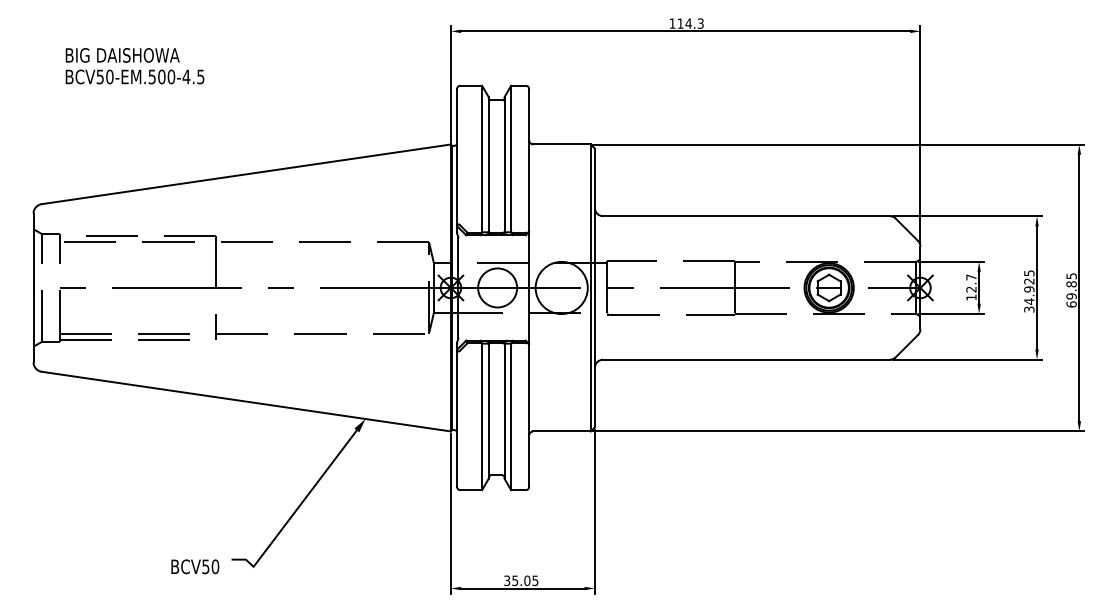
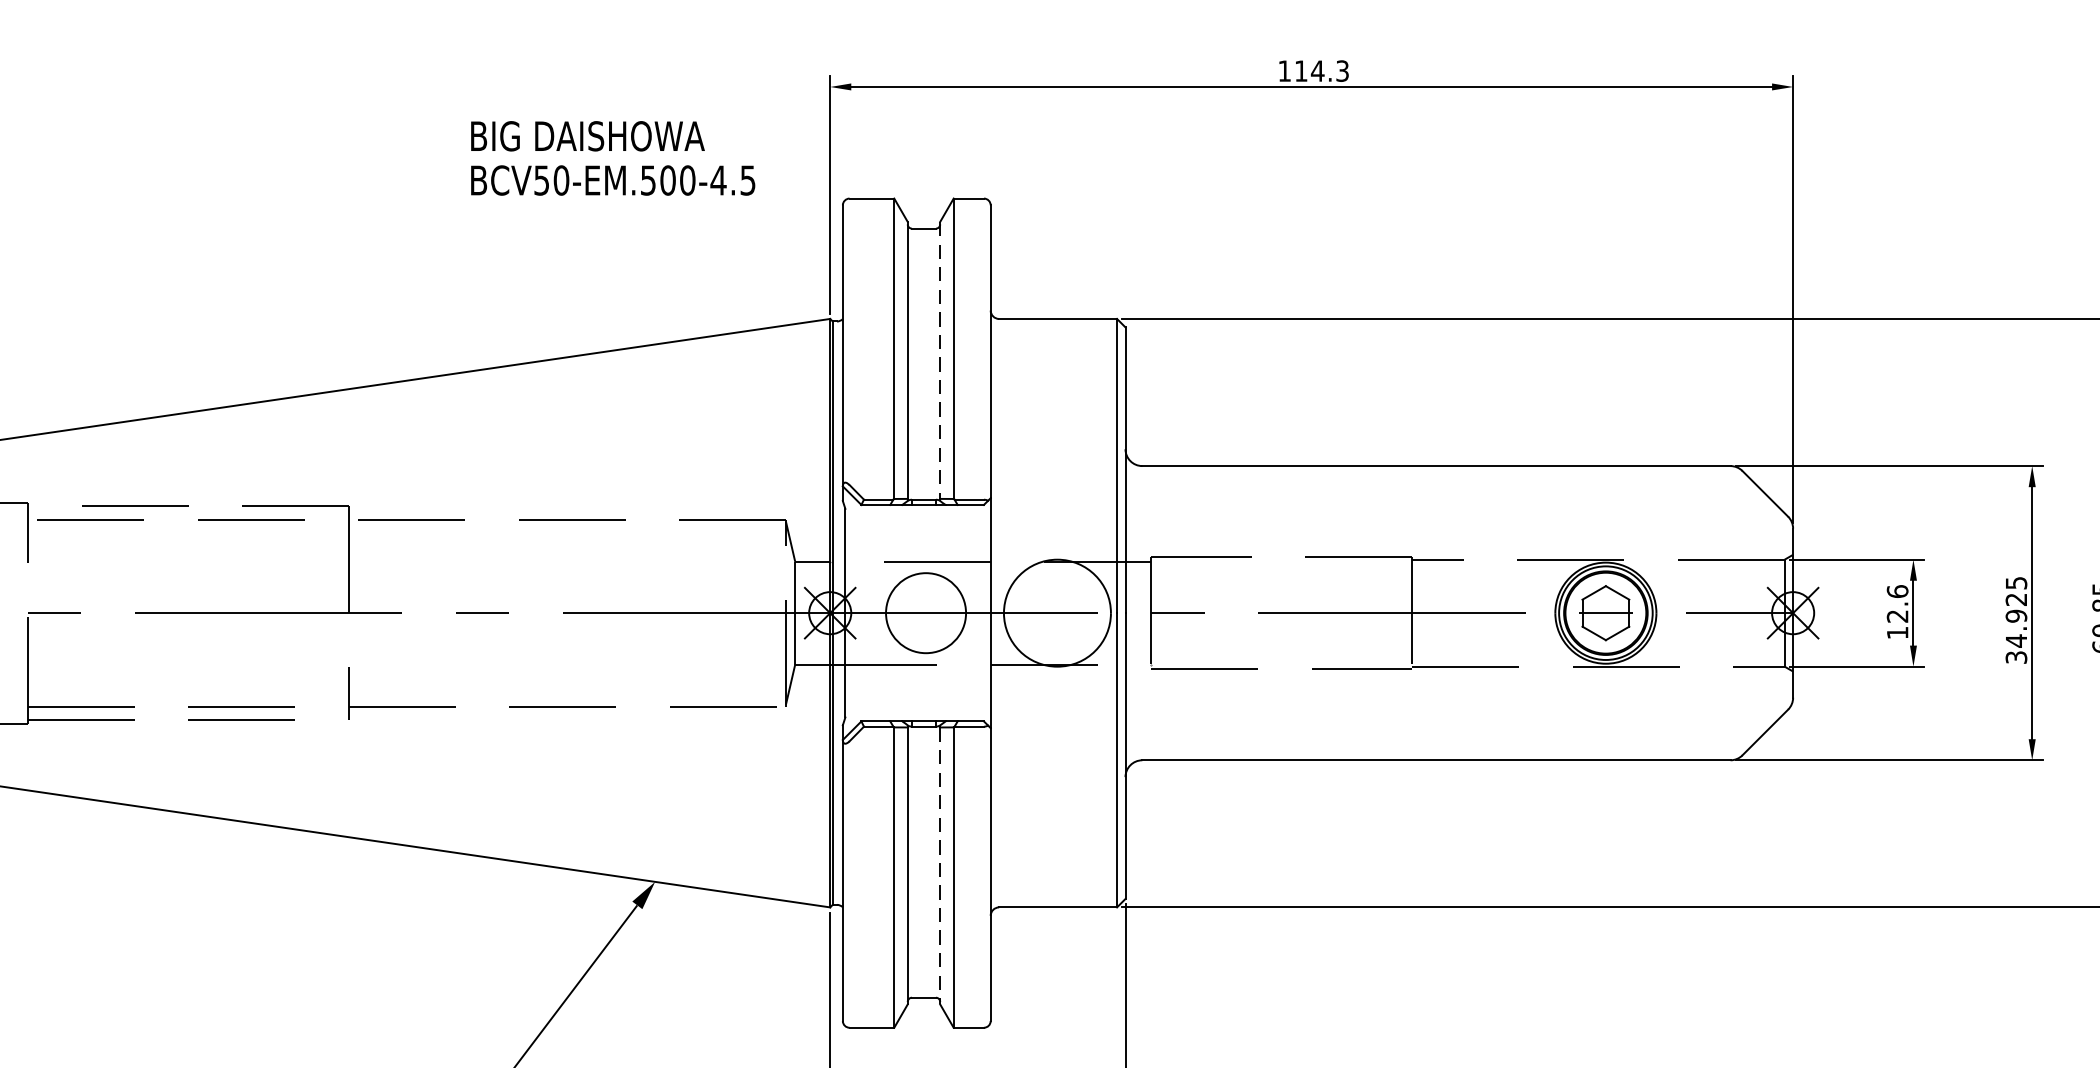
text: (134, 66) -> (611, 159), moved
line: (504, 164) -> (940, 359), solid -> dashed
text: (971, 277) -> (1897, 591), 12.7 -> 12.6
line: (504, 411) -> (940, 866), solid -> dashed

